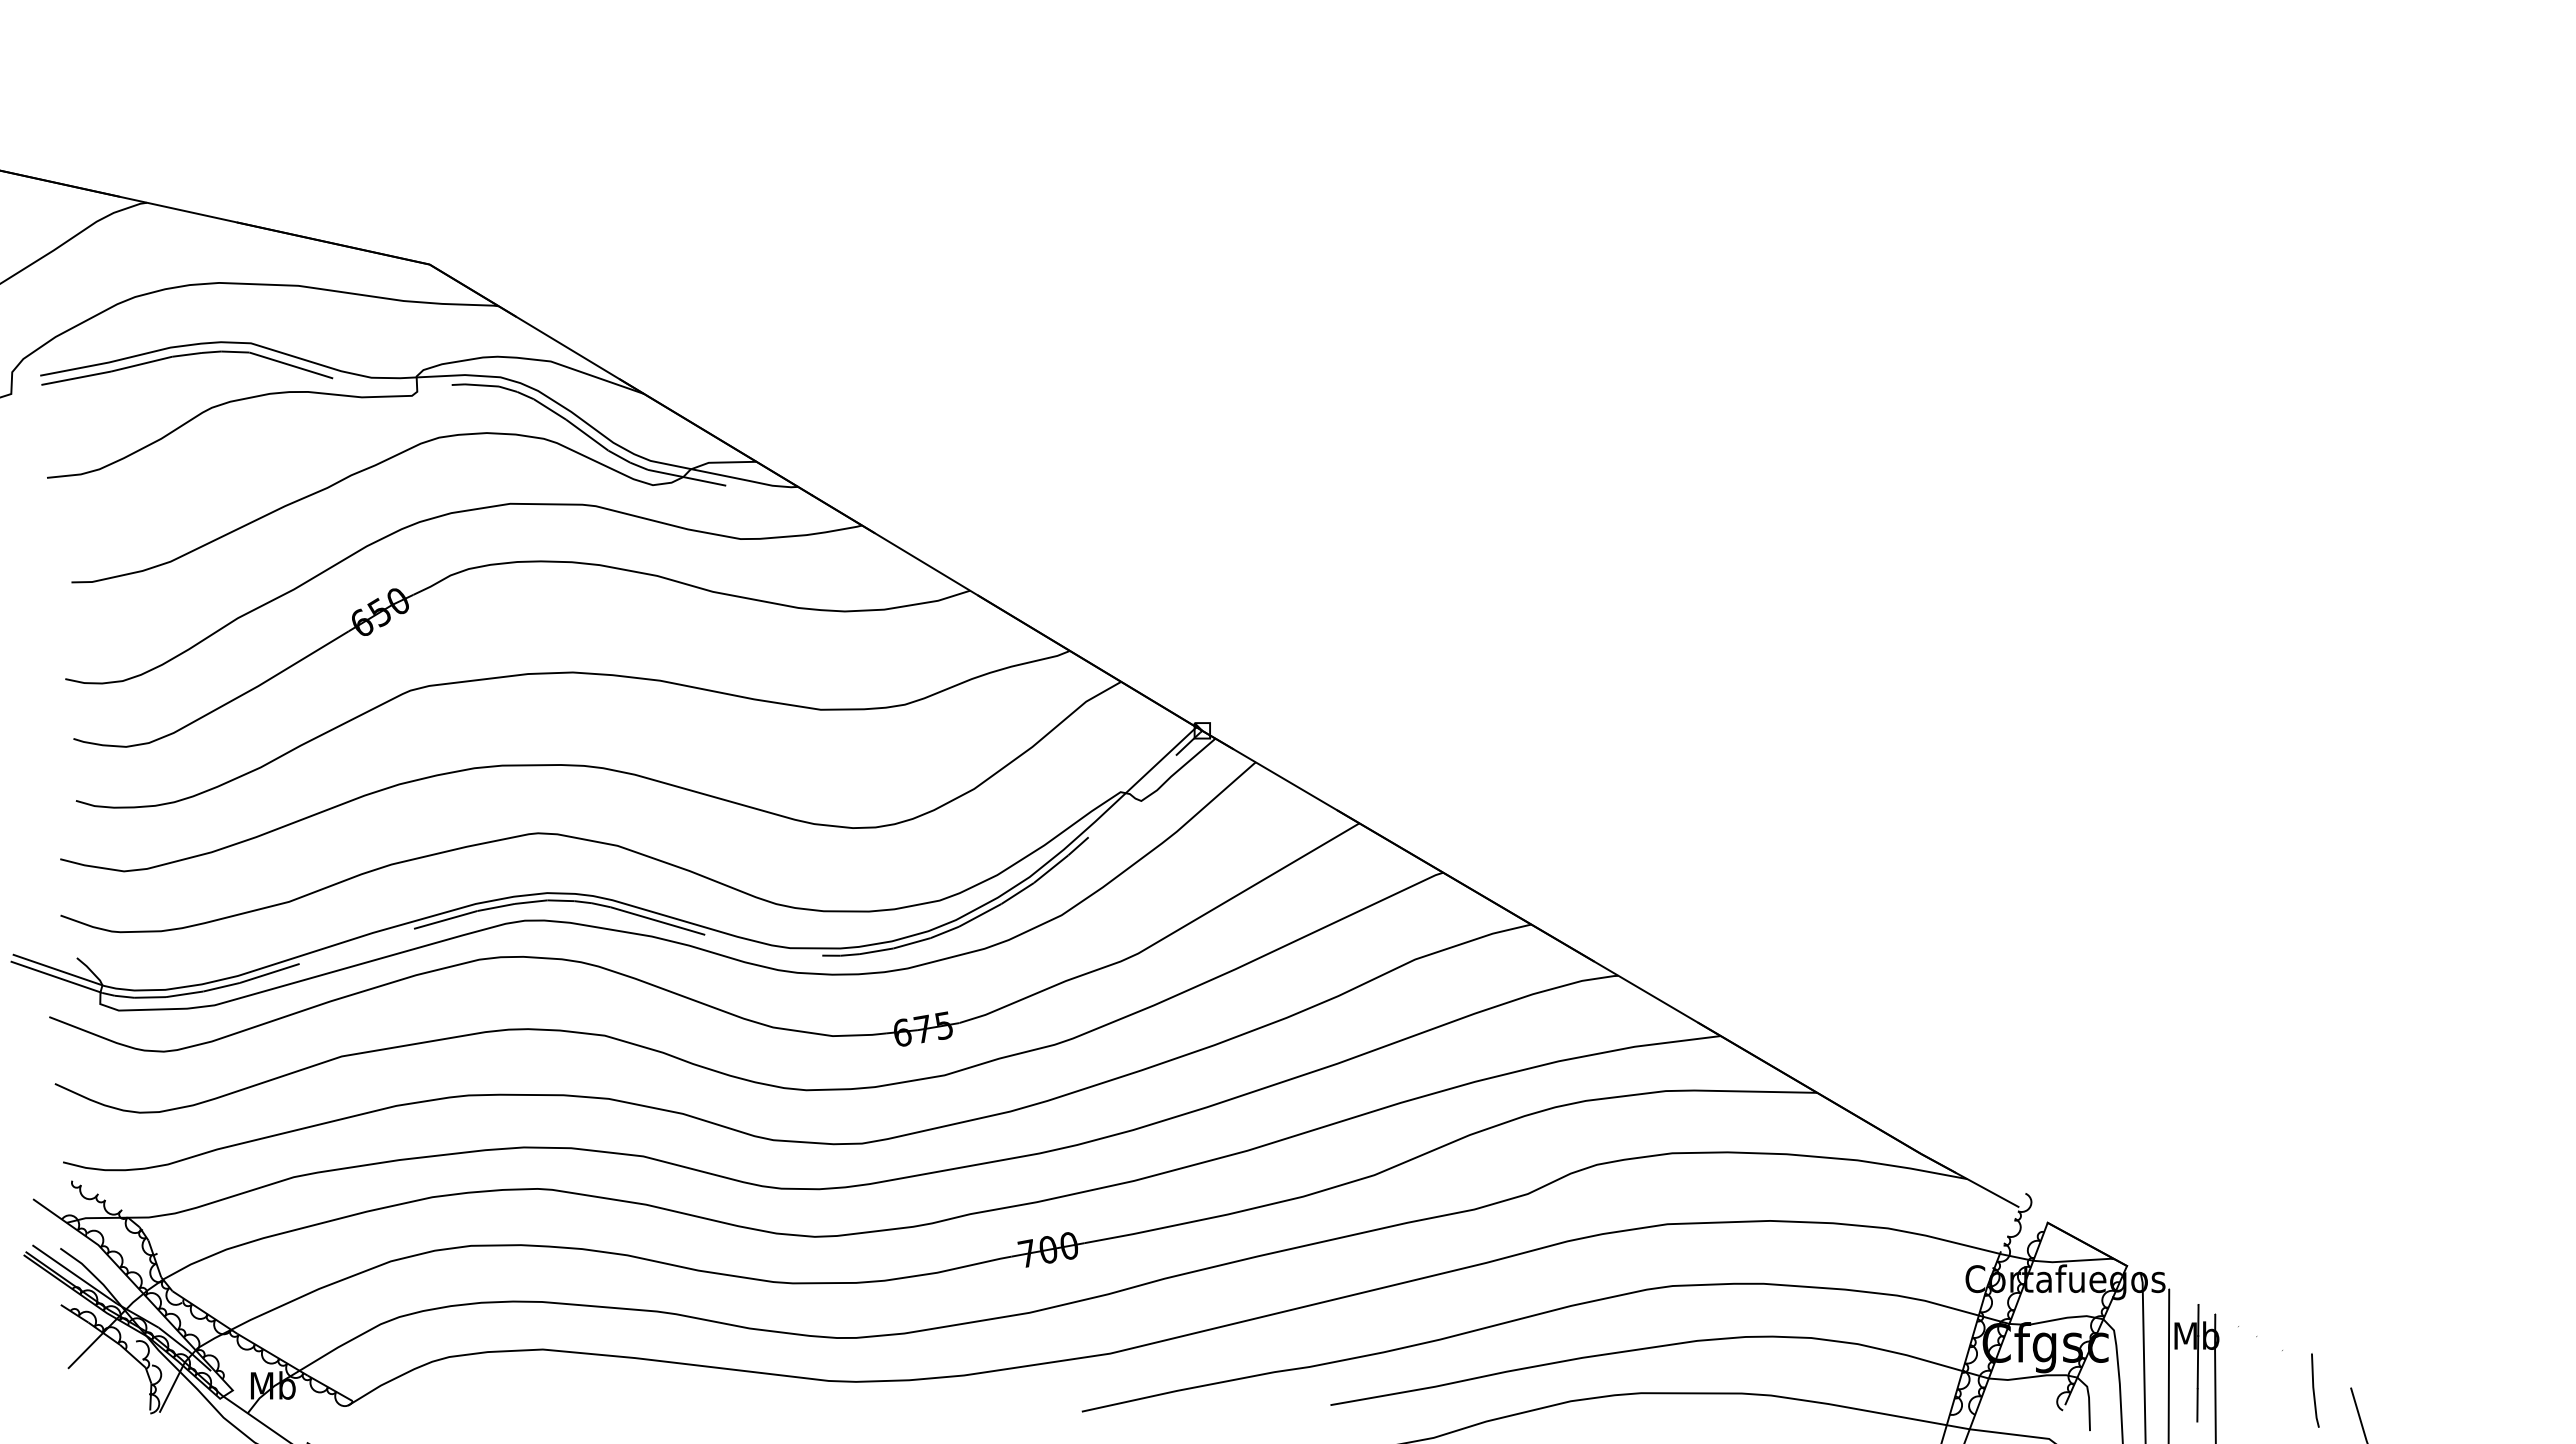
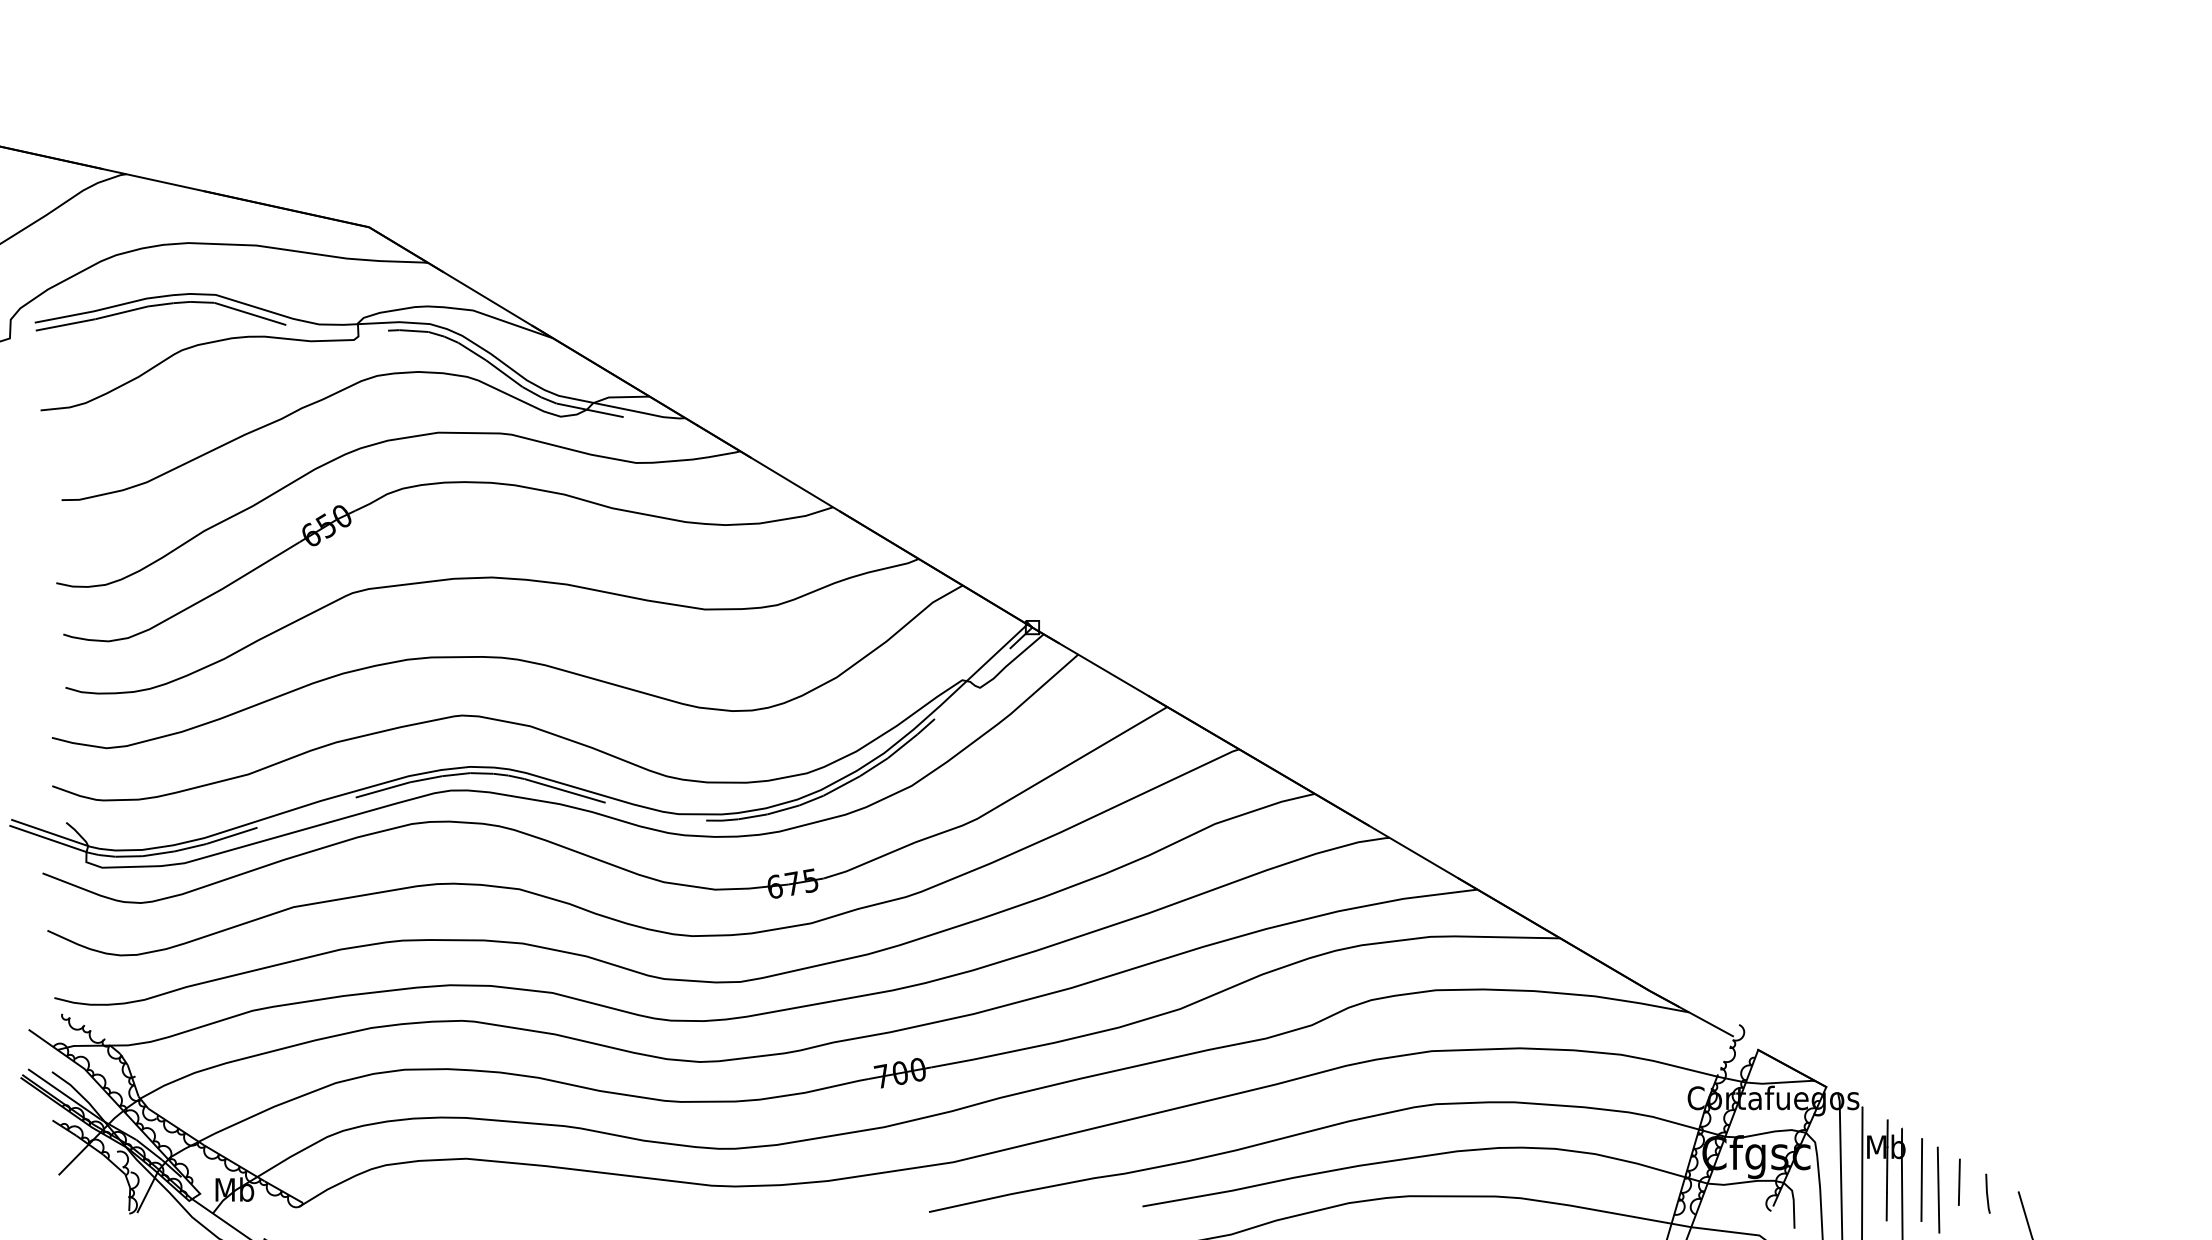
line: (2237, 1374) -> (1921, 1180), added
line: (2281, 1376) -> (1958, 1181), added
line: (2257, 1385) -> (1938, 1189), added
part: (2315, 1389) -> (1988, 1193), size x0.62

